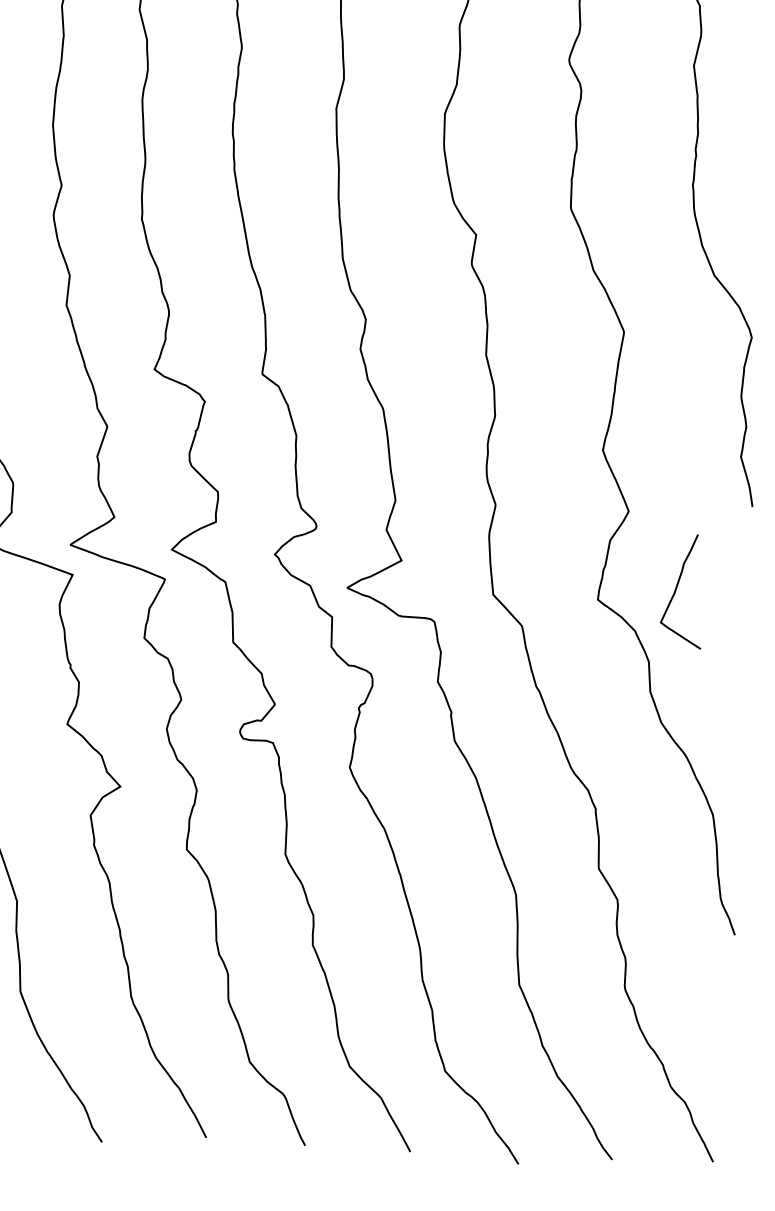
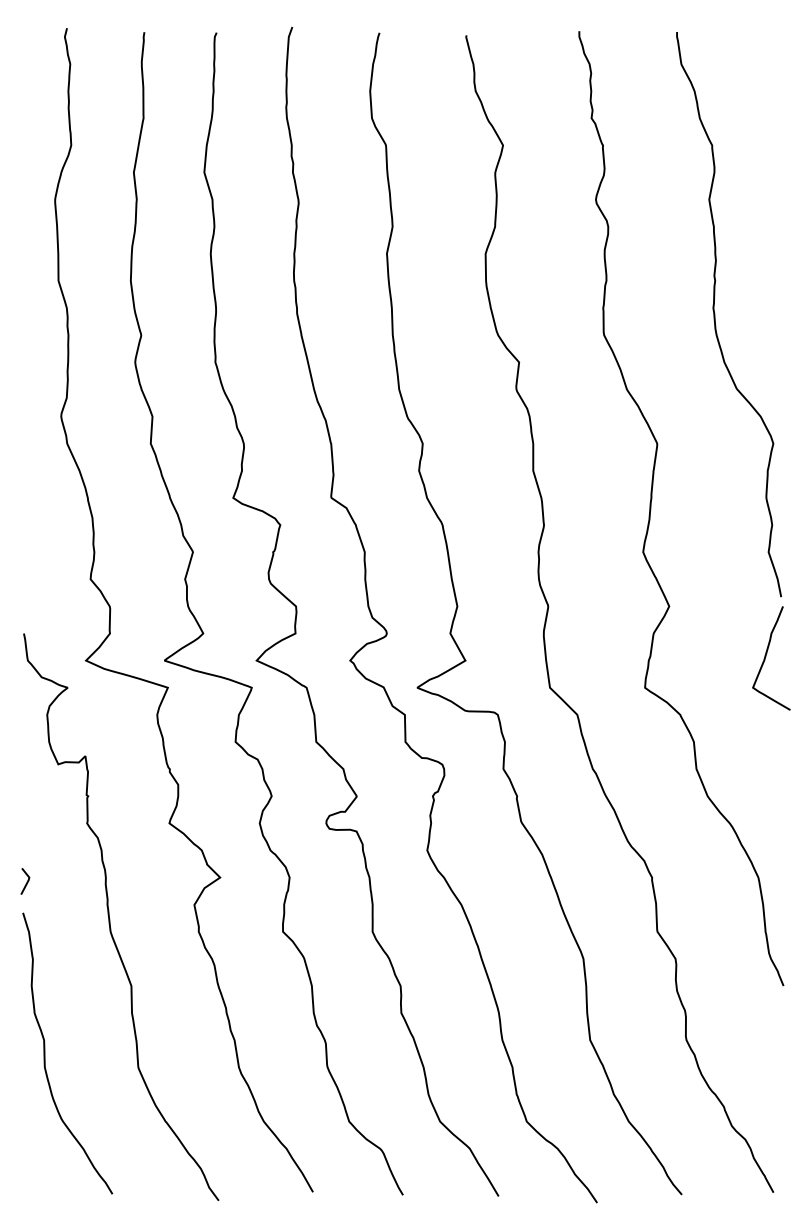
curve: (677, 588) -> (766, 656), moved

